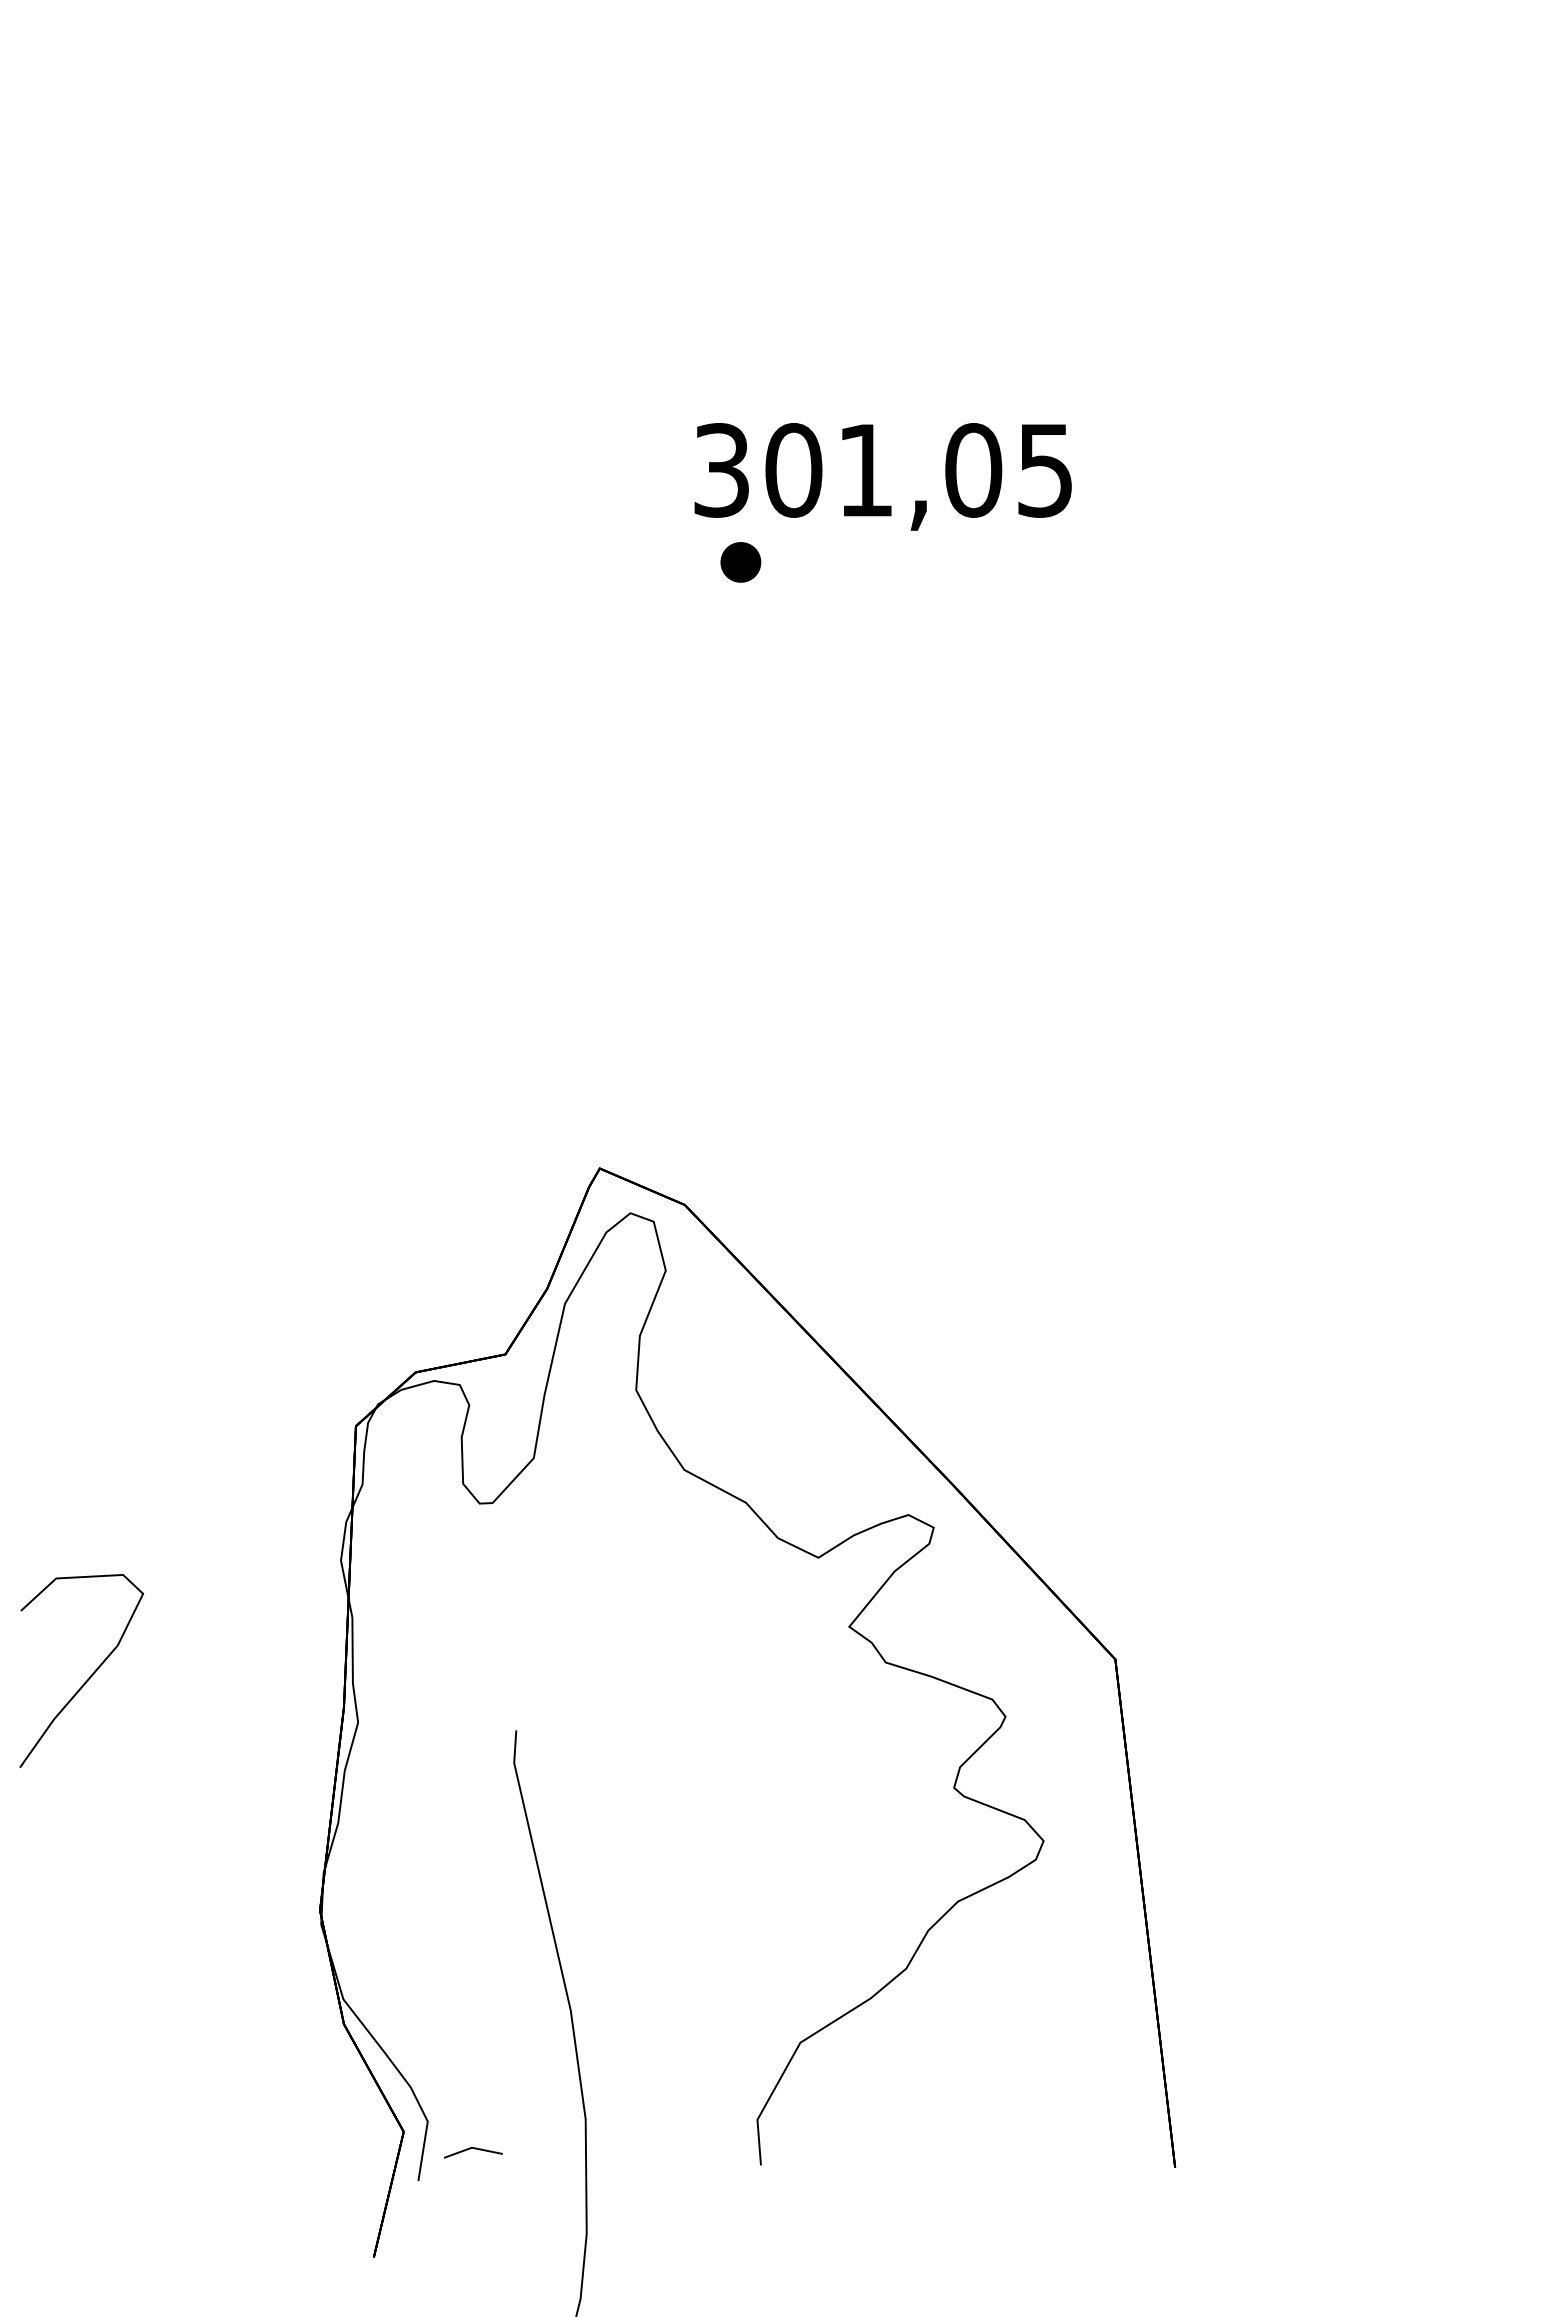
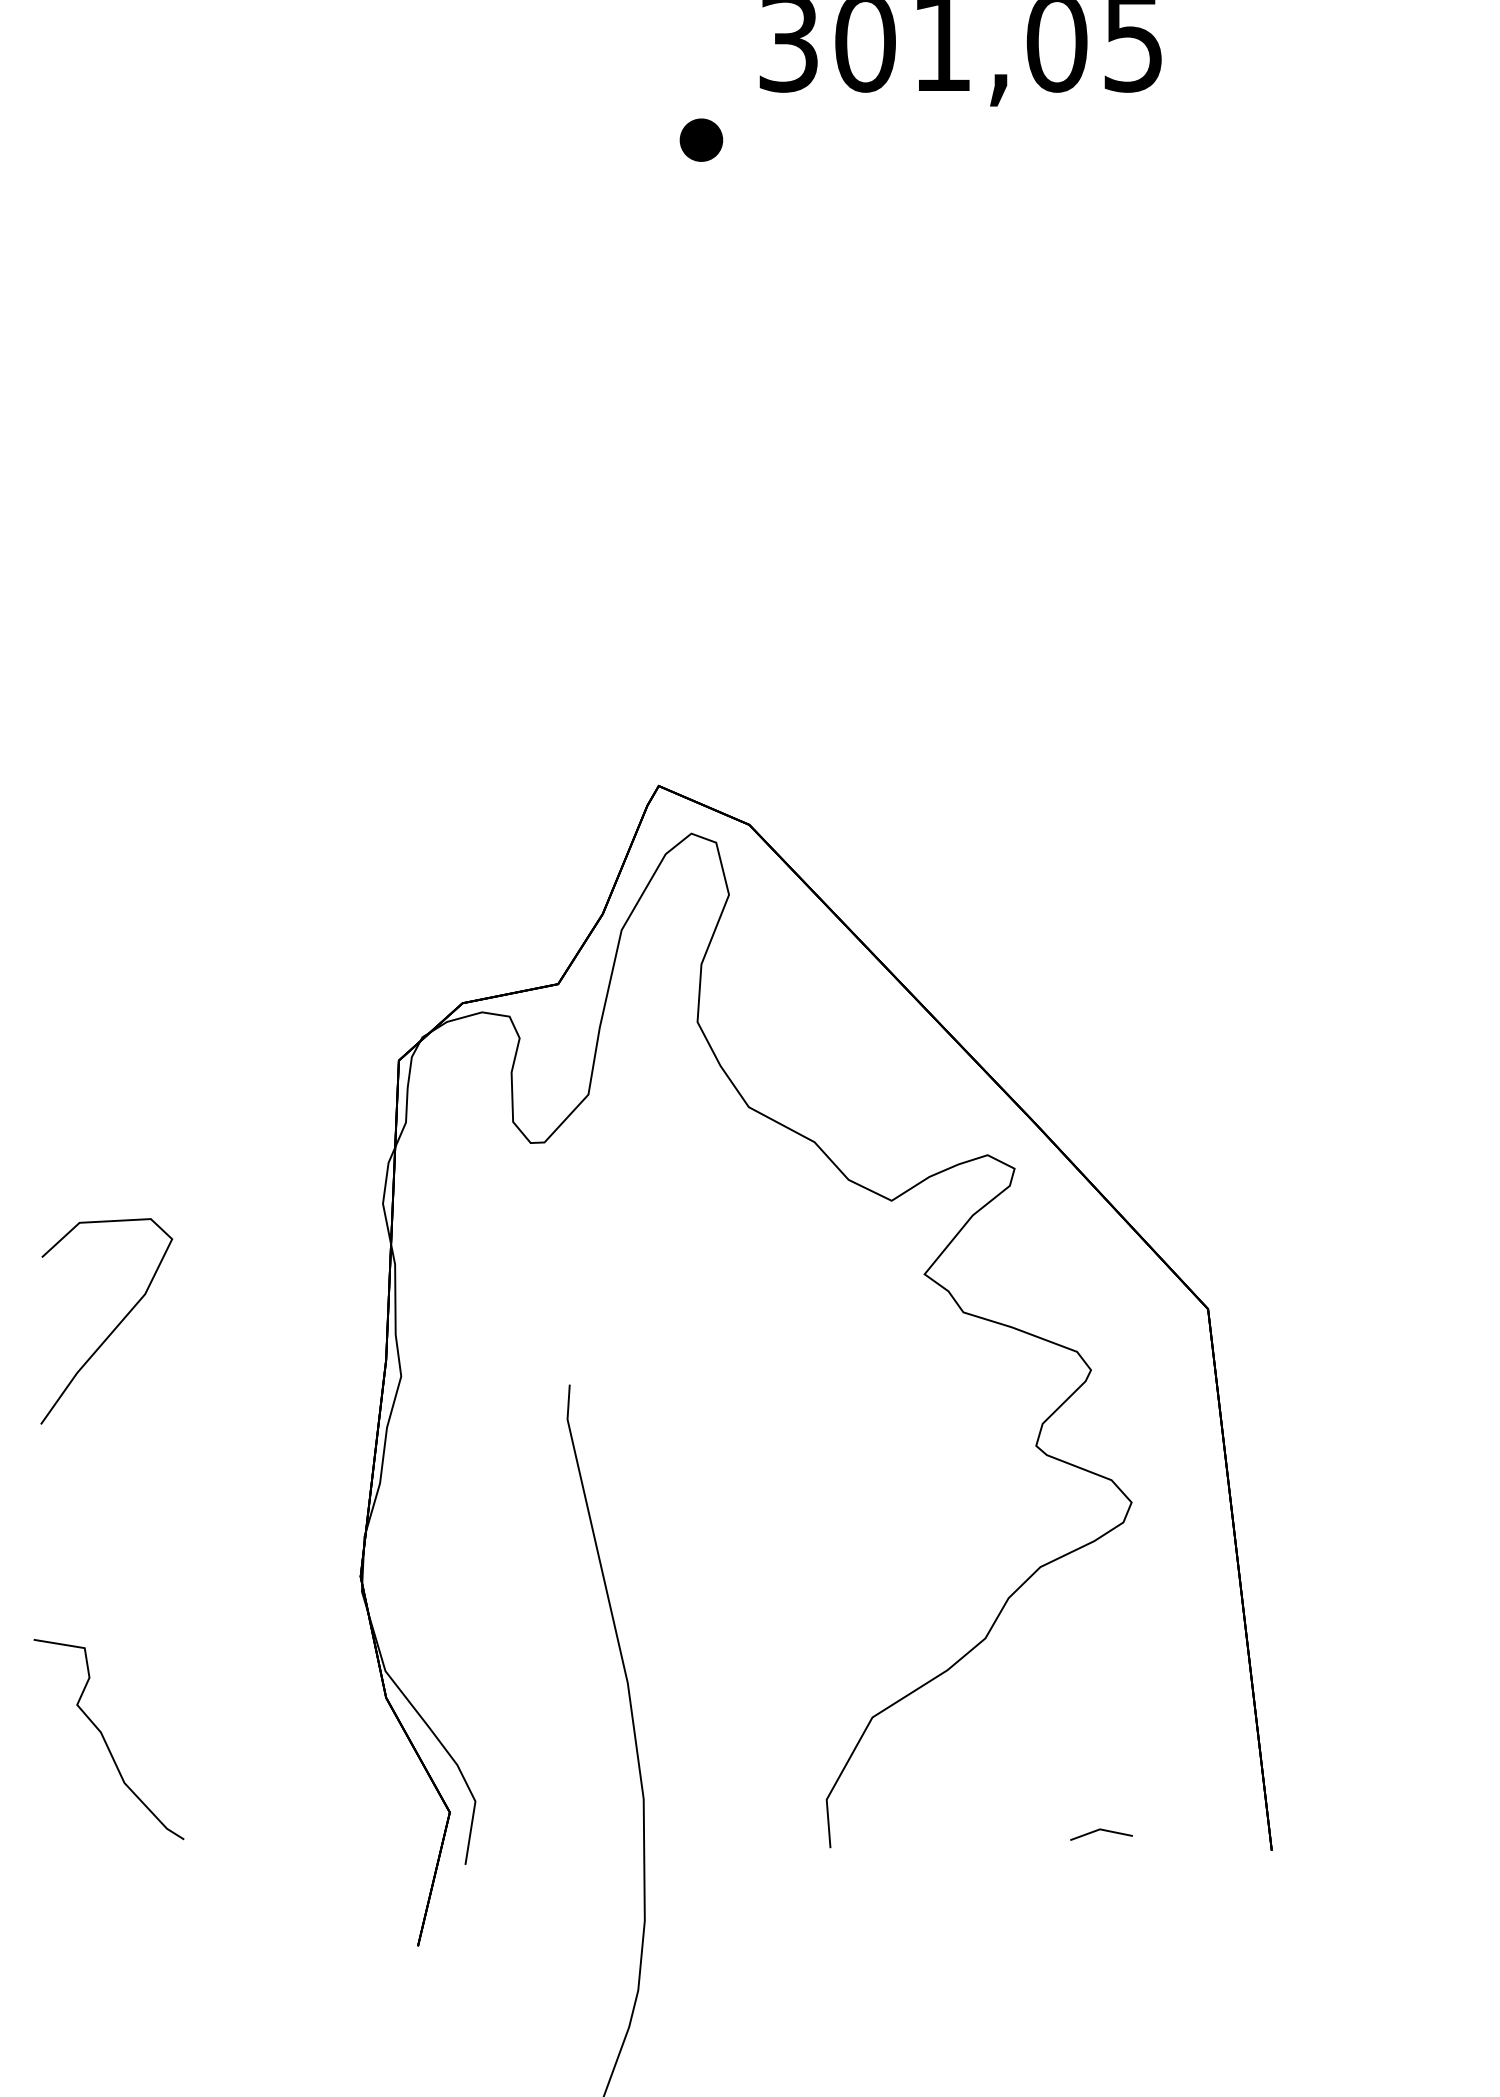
part: (740, 562) -> (701, 140), moved
curve: (81, 2065) -> (106, 1741), added
line: (474, 2149) -> (1102, 1831), moved

